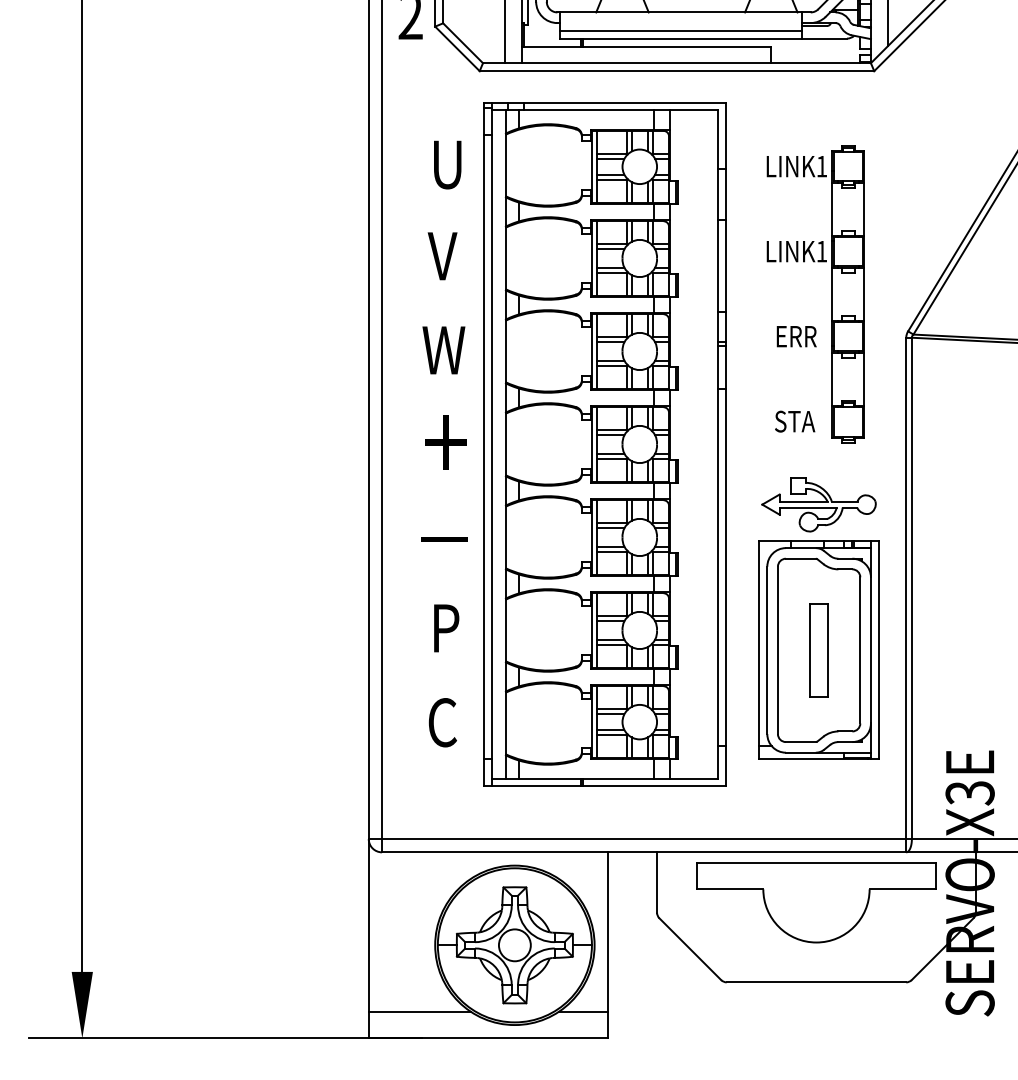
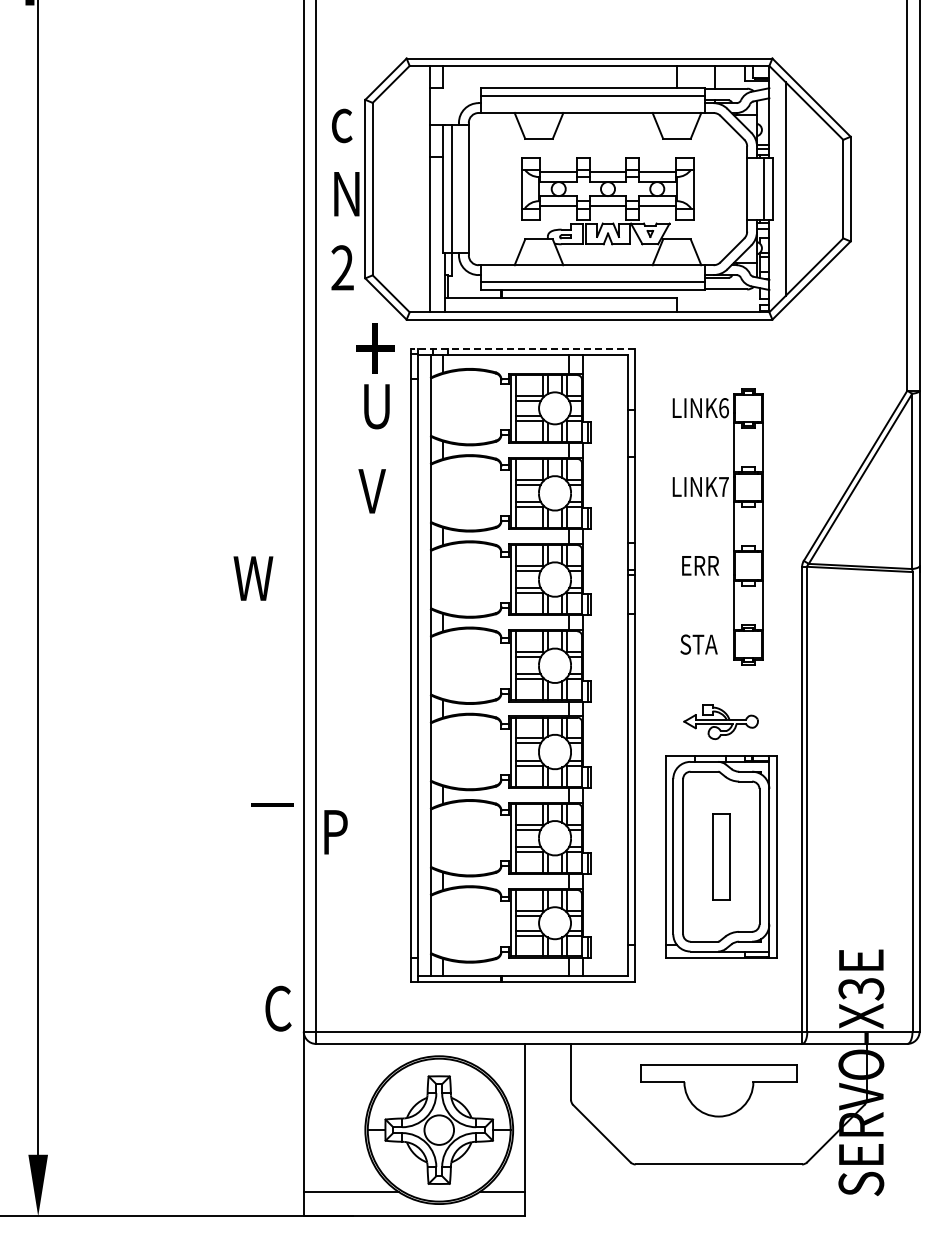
line: (604, 103) -> (522, 349), solid -> dashed
text: (821, 166) -> (723, 408), LINK1 -> LINK6
text: (821, 251) -> (723, 486), LINK1 -> LINK7
text: (443, 350) -> (253, 578), moved
text: (446, 443) -> (375, 348), moved
part: (818, 504) -> (720, 721), size x0.7
text: (443, 539) -> (272, 804), moved
text: (446, 628) -> (335, 832), moved
text: (442, 722) -> (278, 1008), moved
part: (816, 902) -> (718, 1090), size x0.7

